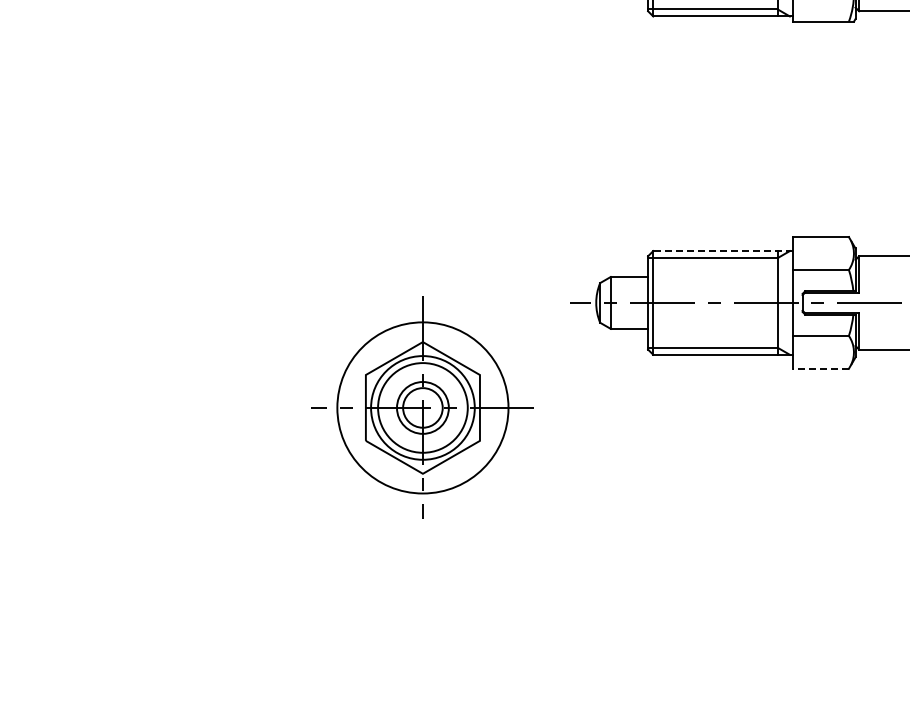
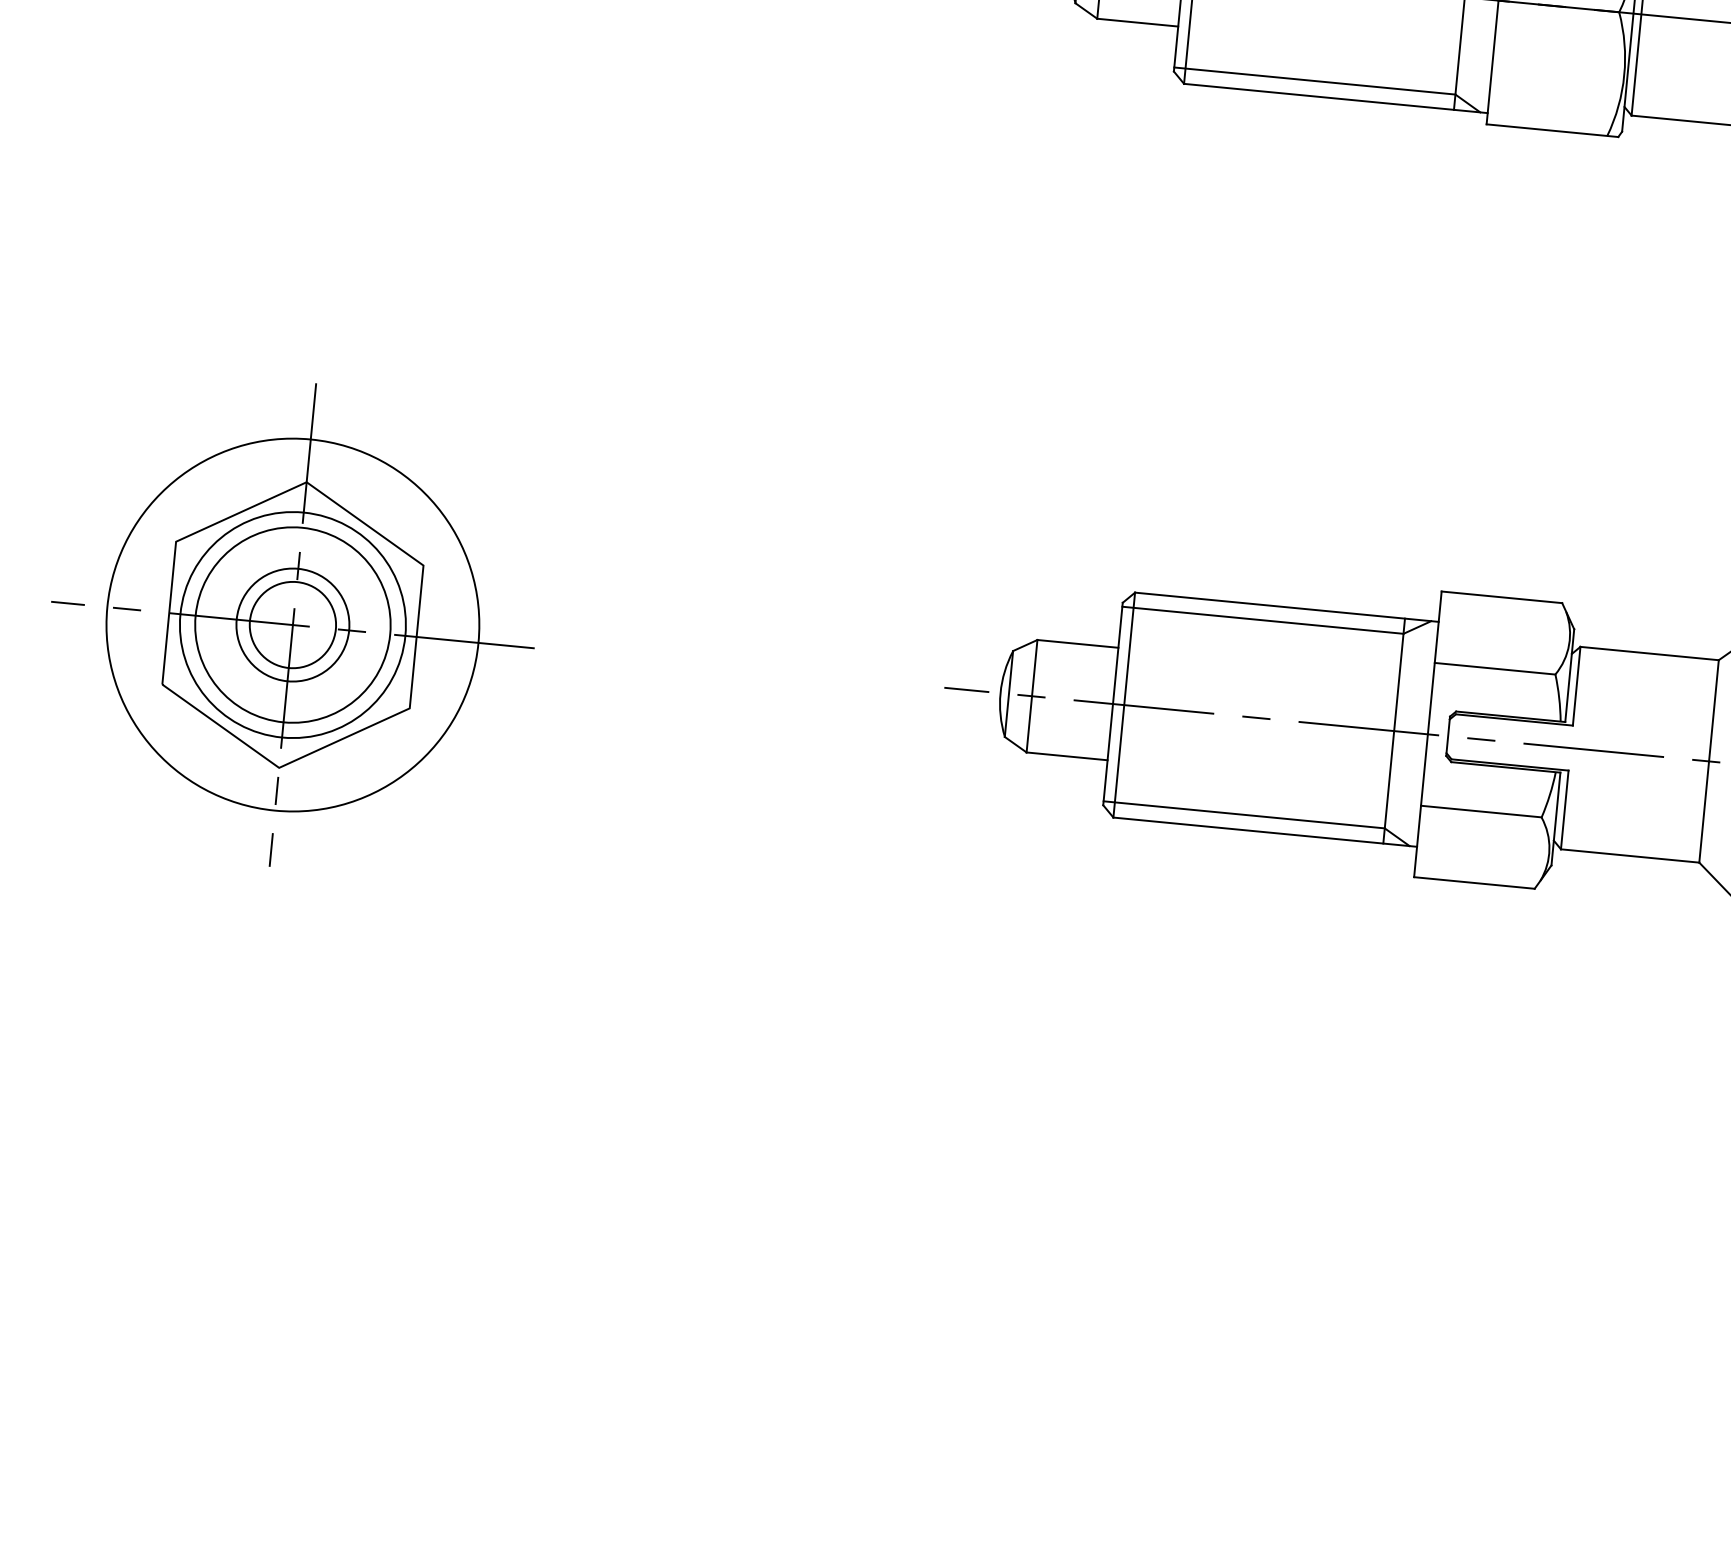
line: (722, 251) -> (1285, 608), dashed -> solid
line: (821, 368) -> (1475, 882), dashed -> solid
part: (422, 407) -> (292, 624), moved

